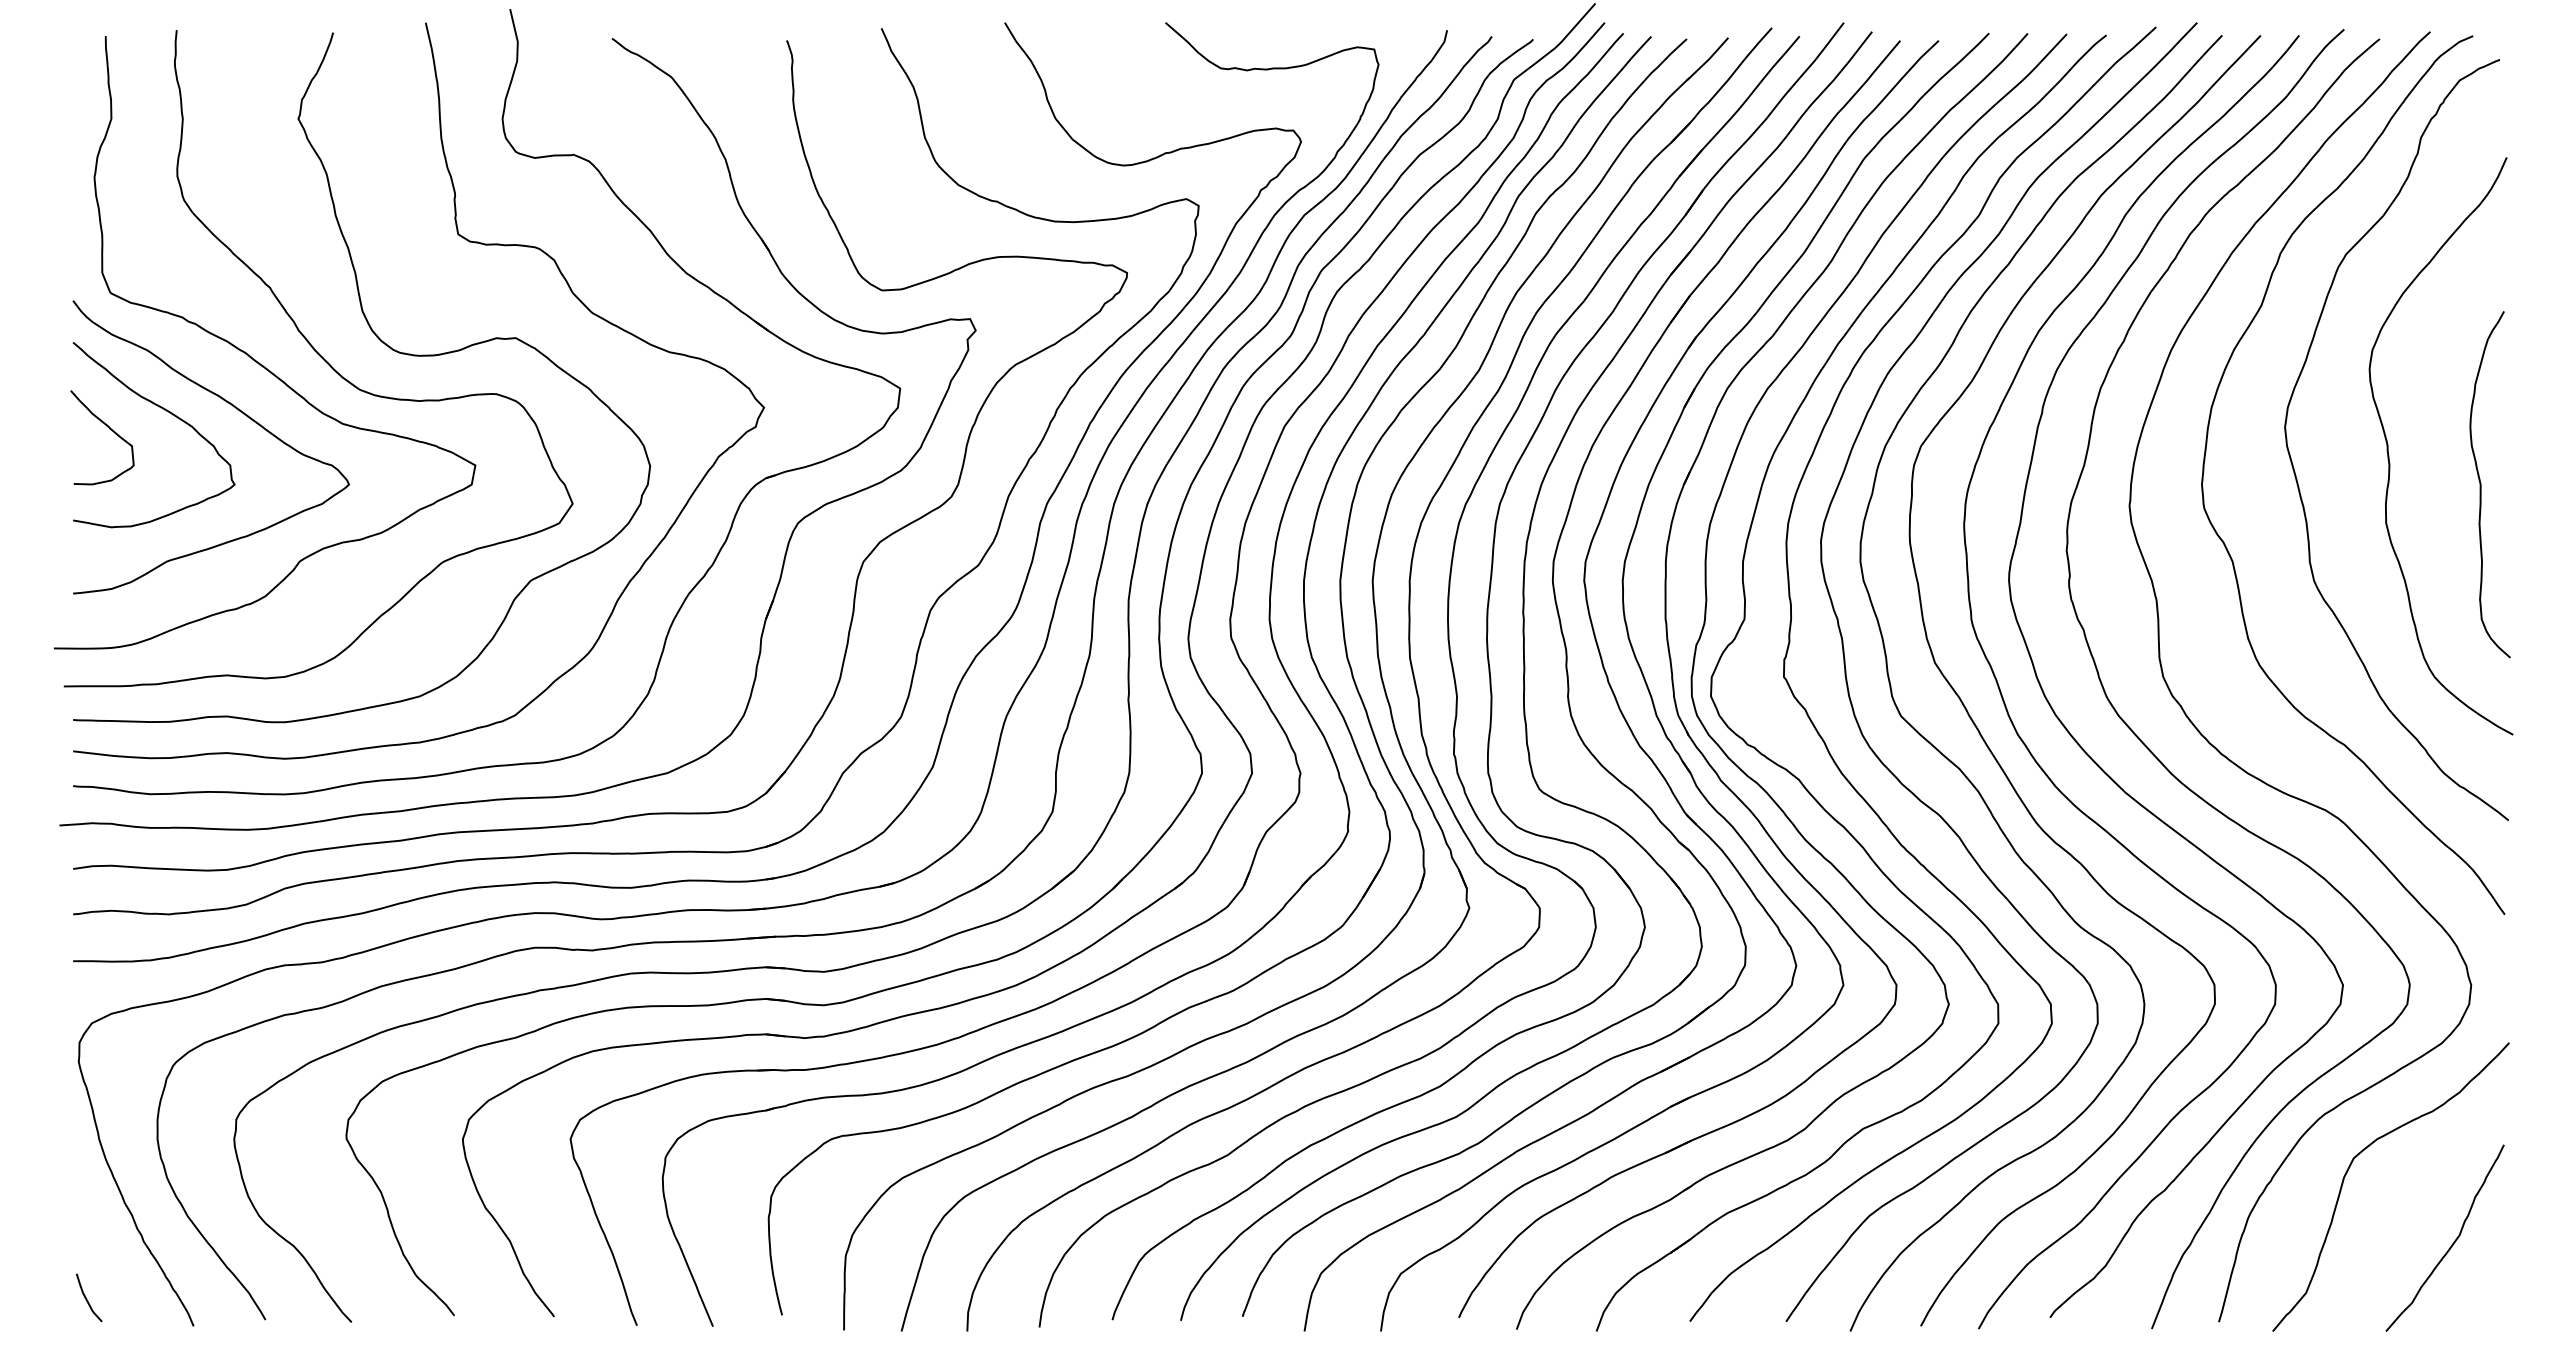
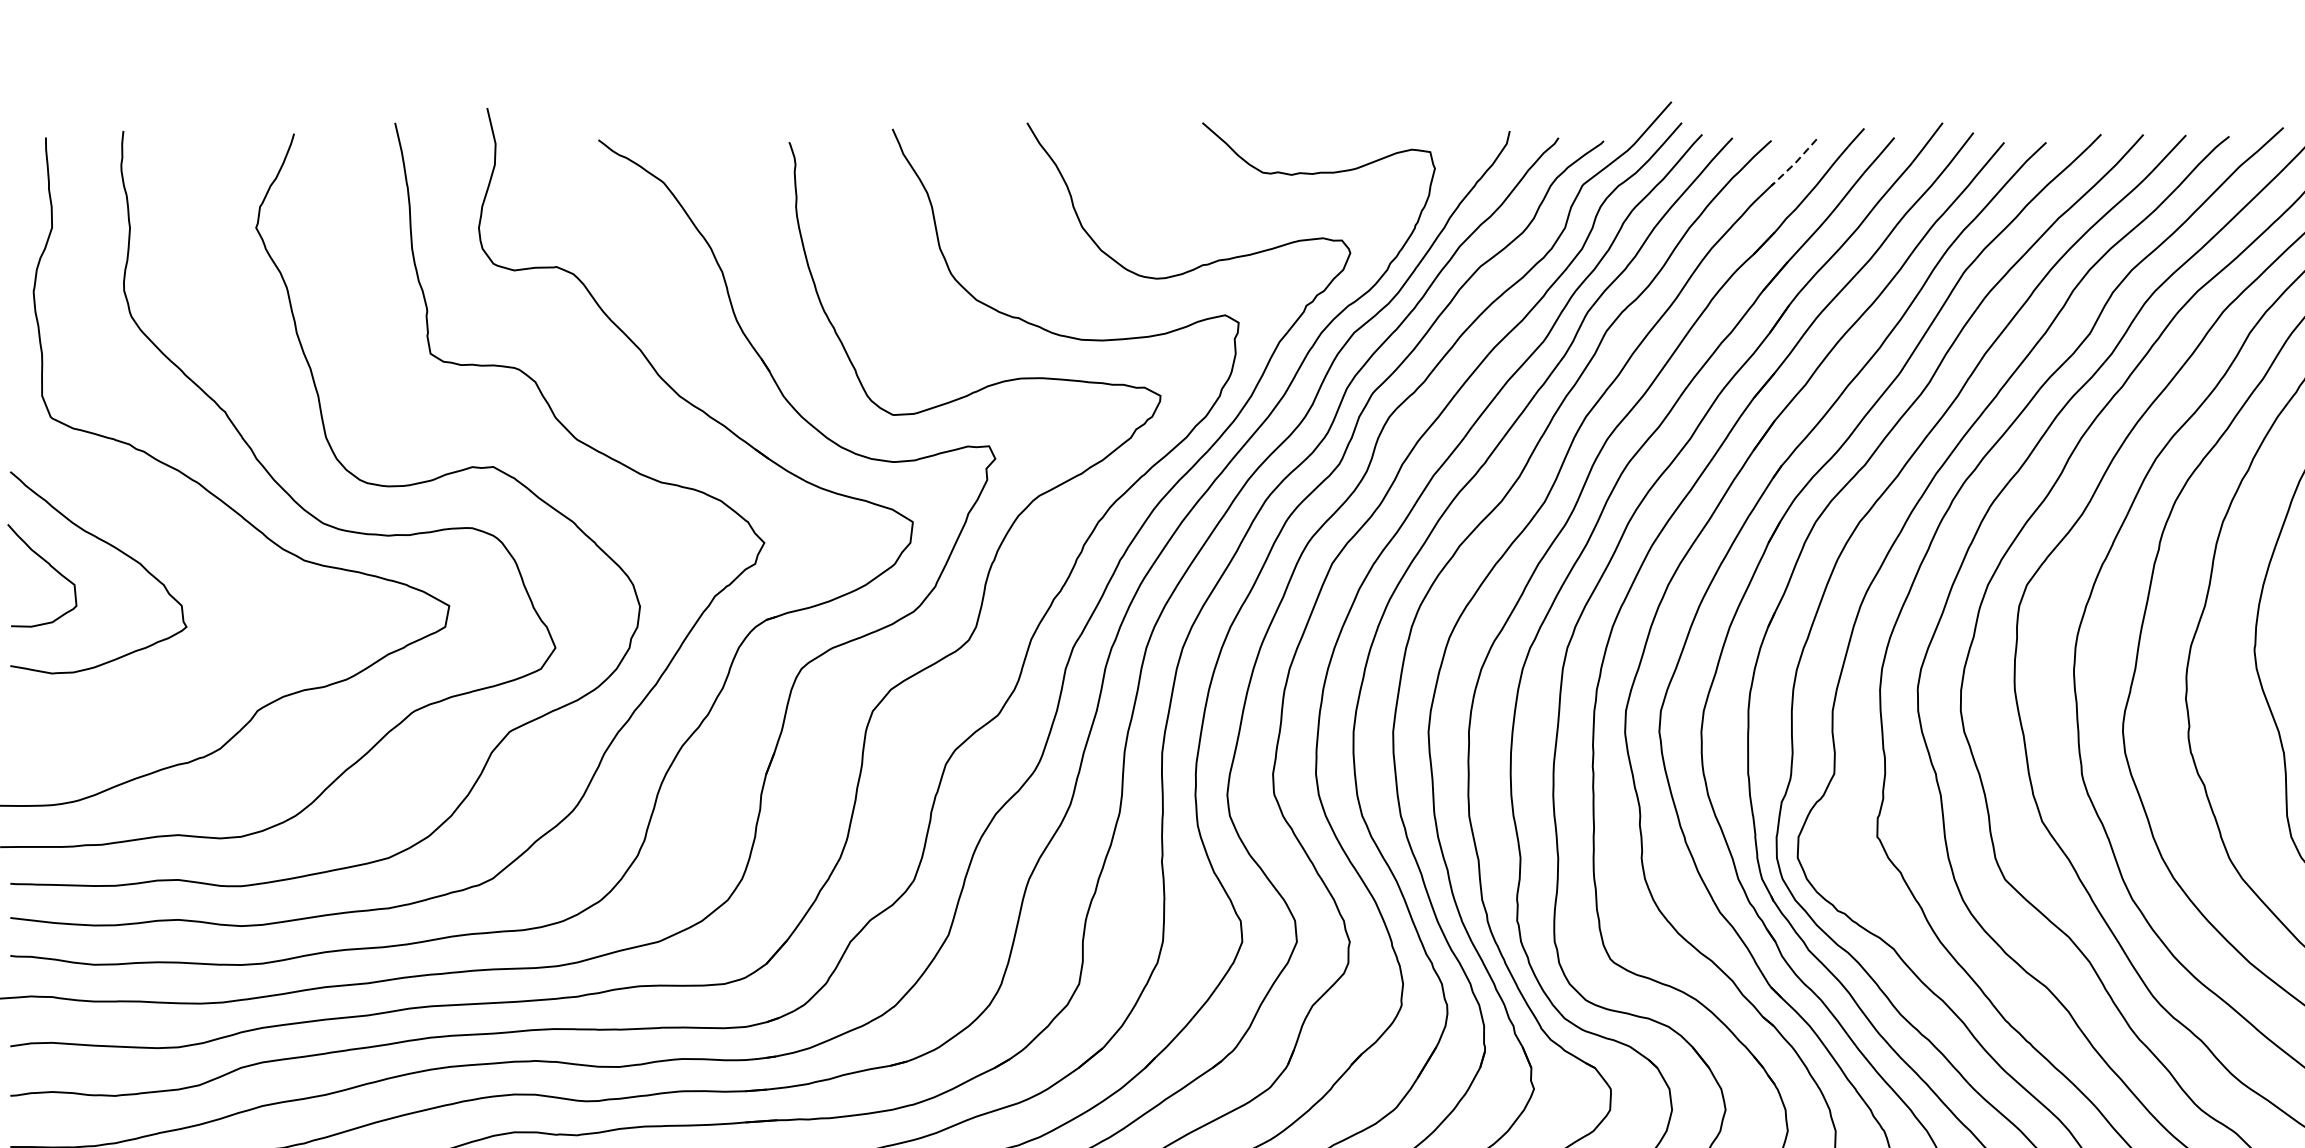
line: (1707, 60) -> (1793, 164), solid -> dashed
curve: (236, 409) -> (188, 544), removed

